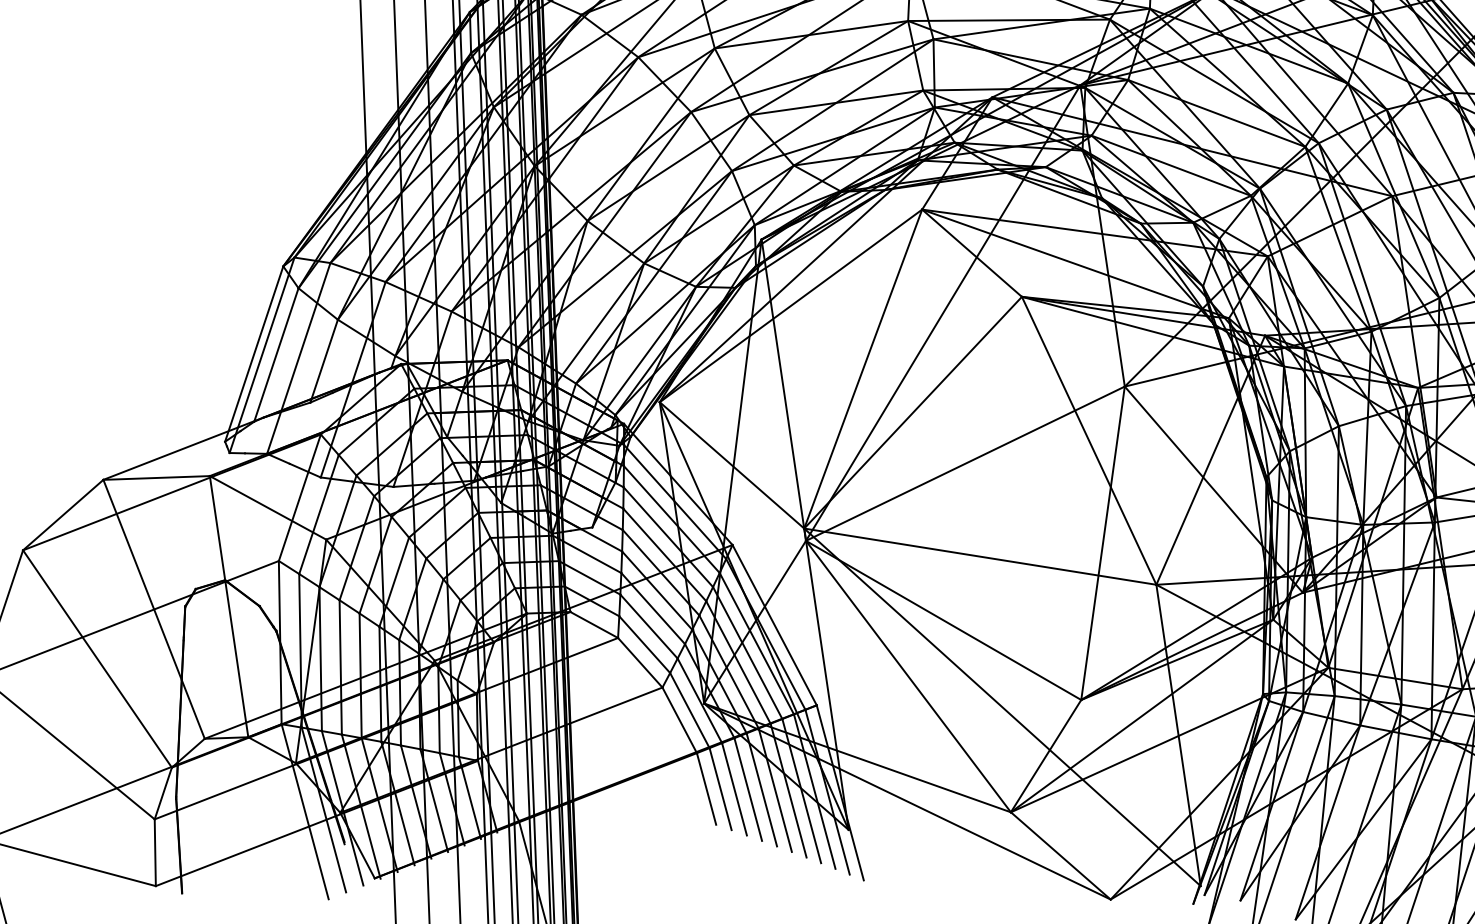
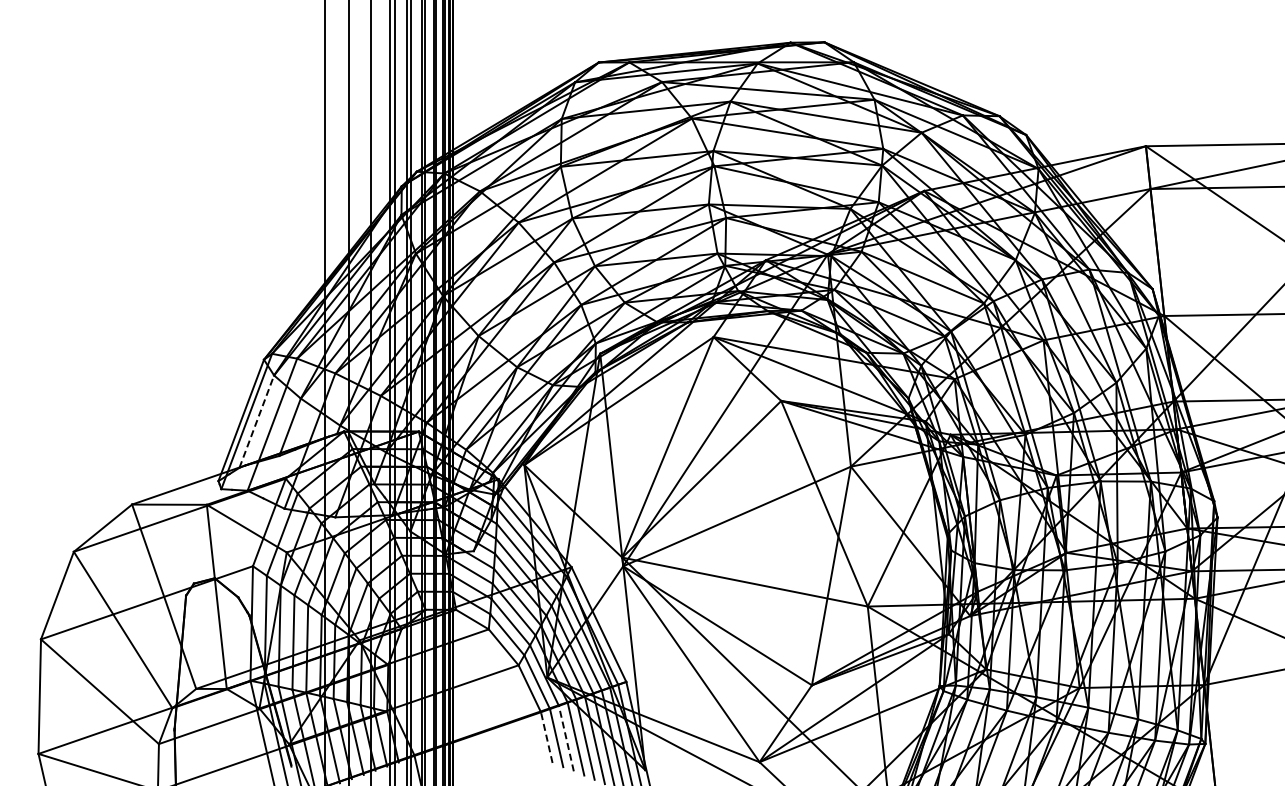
line: (275, 354) -> (256, 421), solid -> dashed
line: (706, 788) -> (546, 737), solid -> dashed
line: (734, 789) -> (566, 738), solid -> dashed

